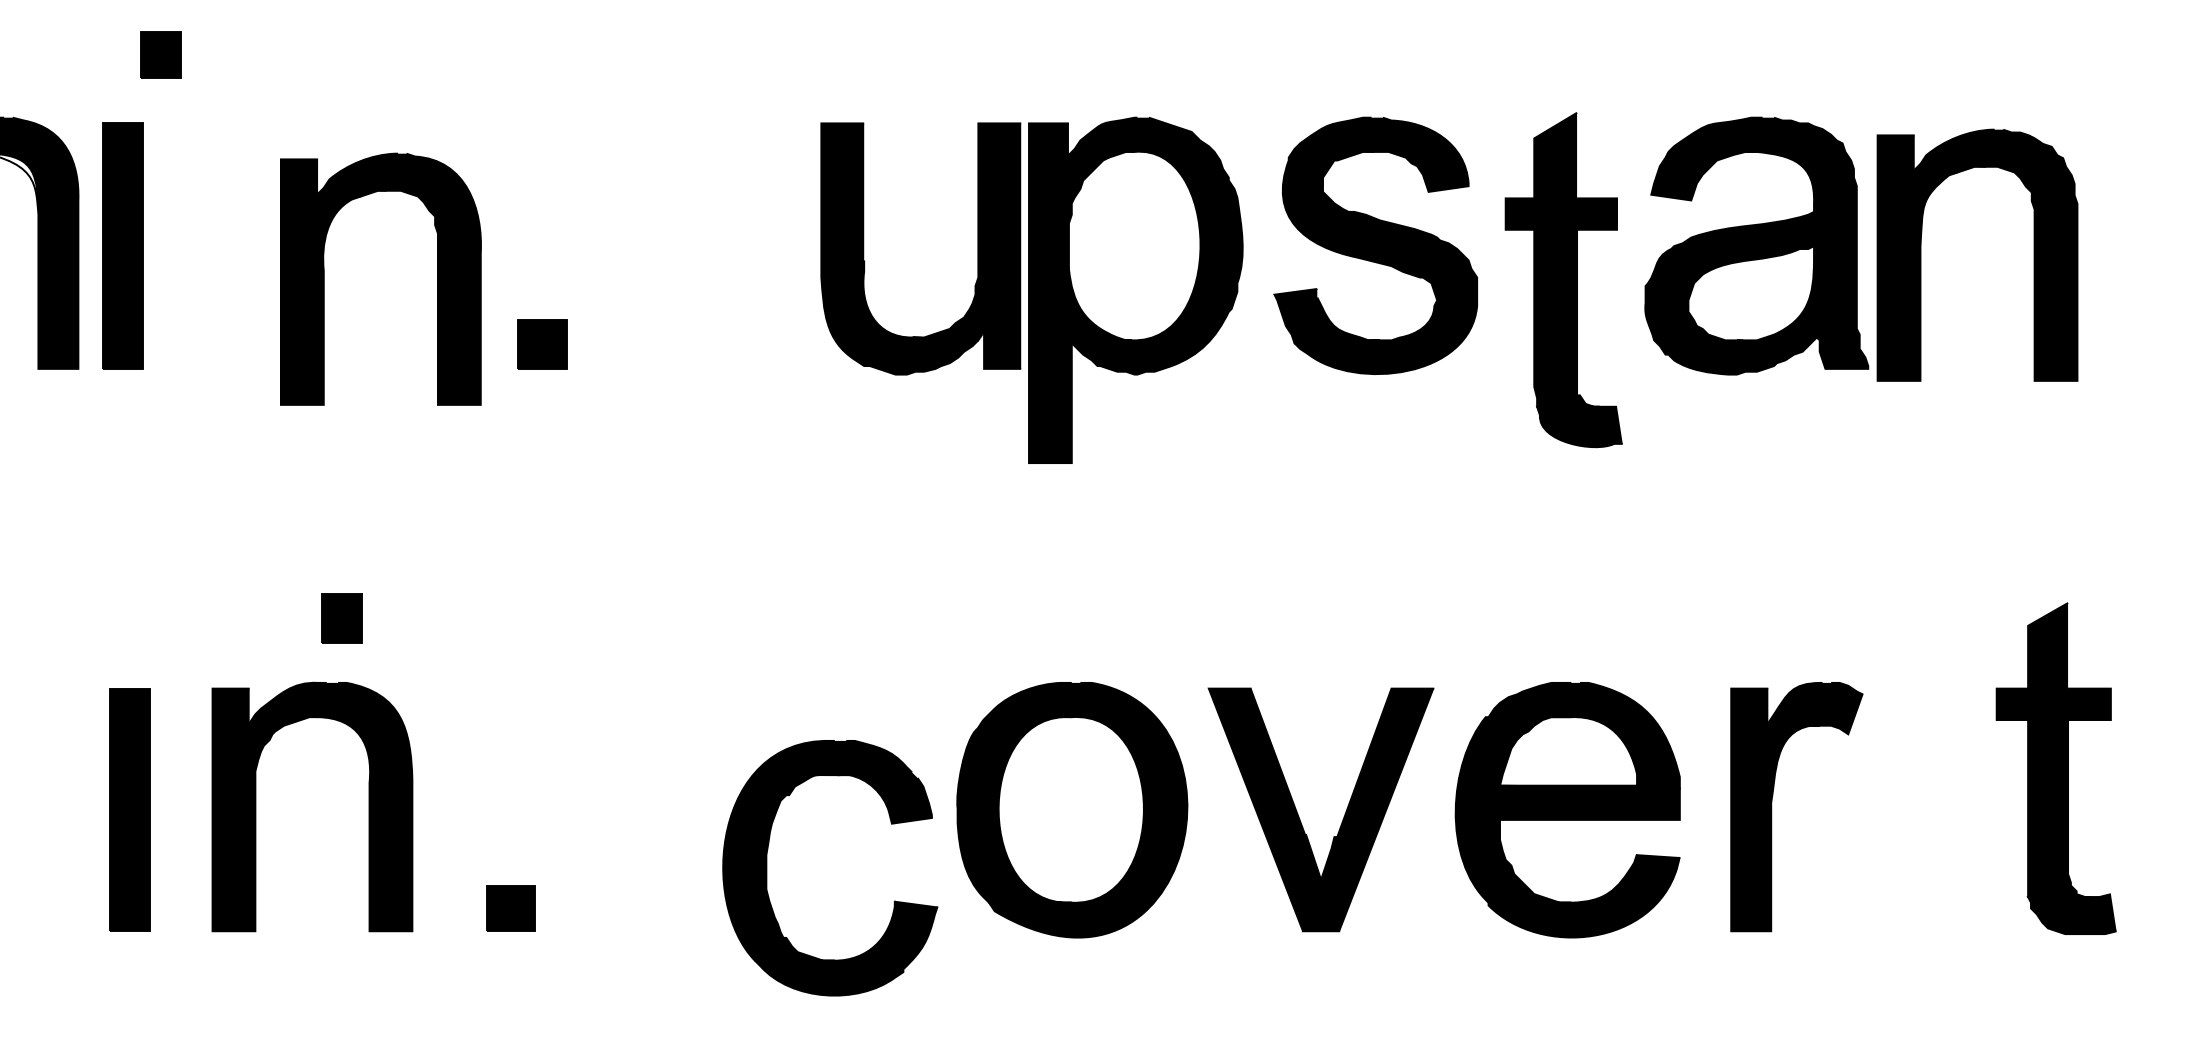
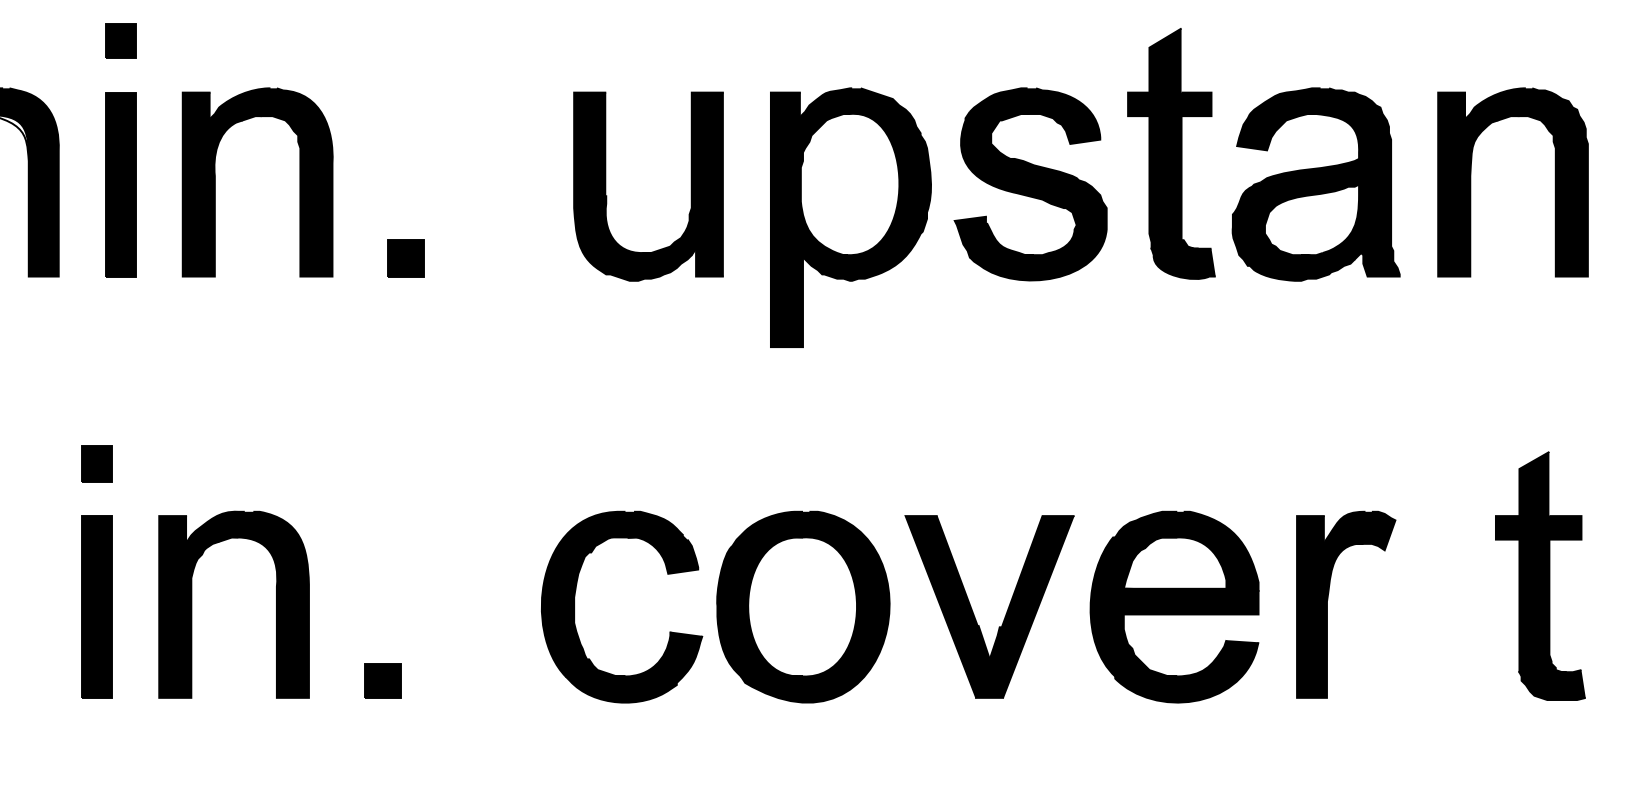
part: (122, 245) -> (120, 184), moved
part: (864, 248) -> (606, 186), moved
part: (1921, 254) -> (1471, 181), moved
part: (324, 278) -> (215, 181), moved
part: (1563, 280) -> (1171, 154), moved
part: (341, 618) -> (97, 463), moved
part: (767, 868) -> (575, 607), moved

